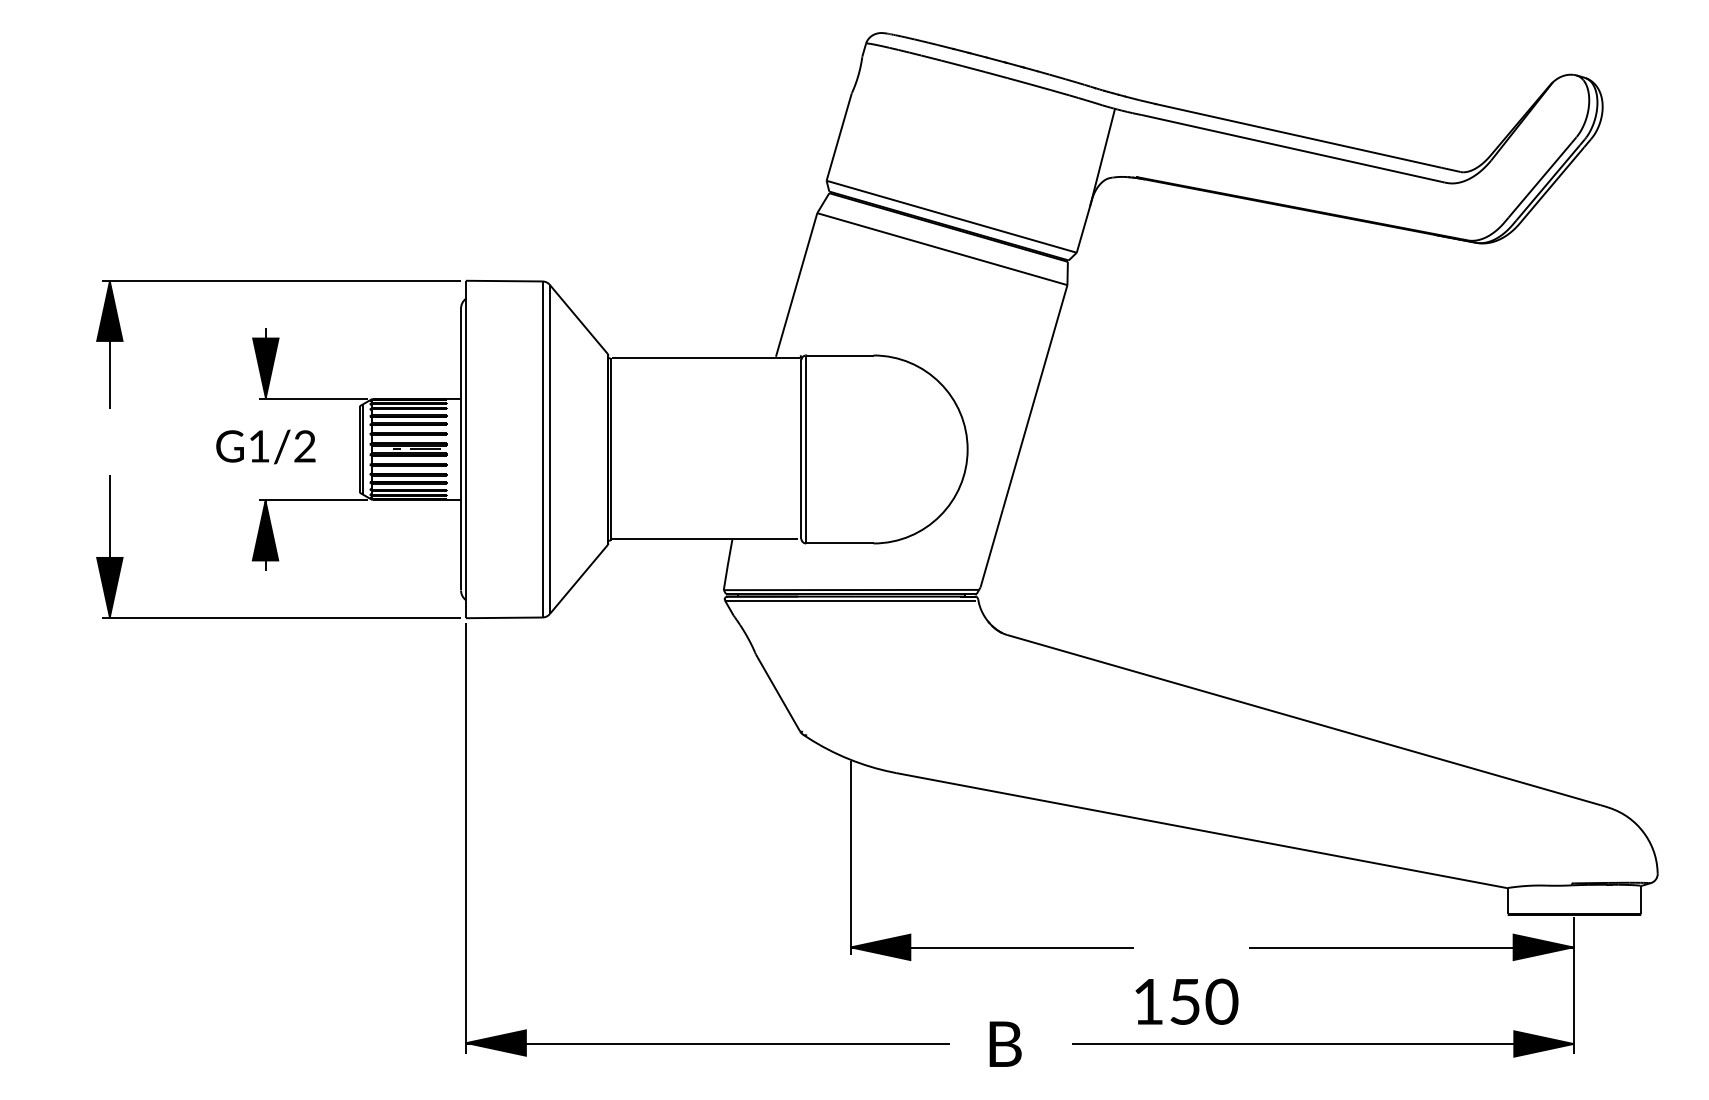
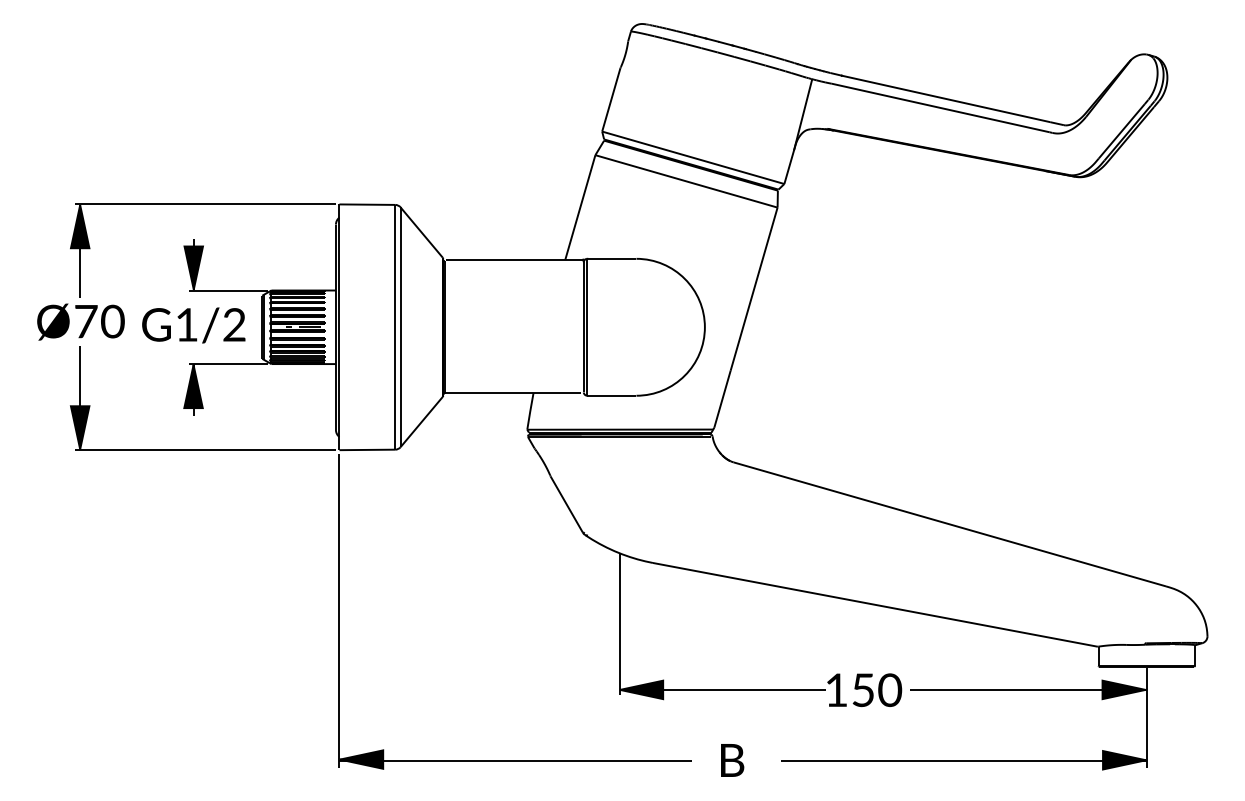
part: (116, 446) -> (85, 325), added
part: (265, 446) -> (193, 325), size x1.43
part: (1186, 1001) -> (864, 689), moved

